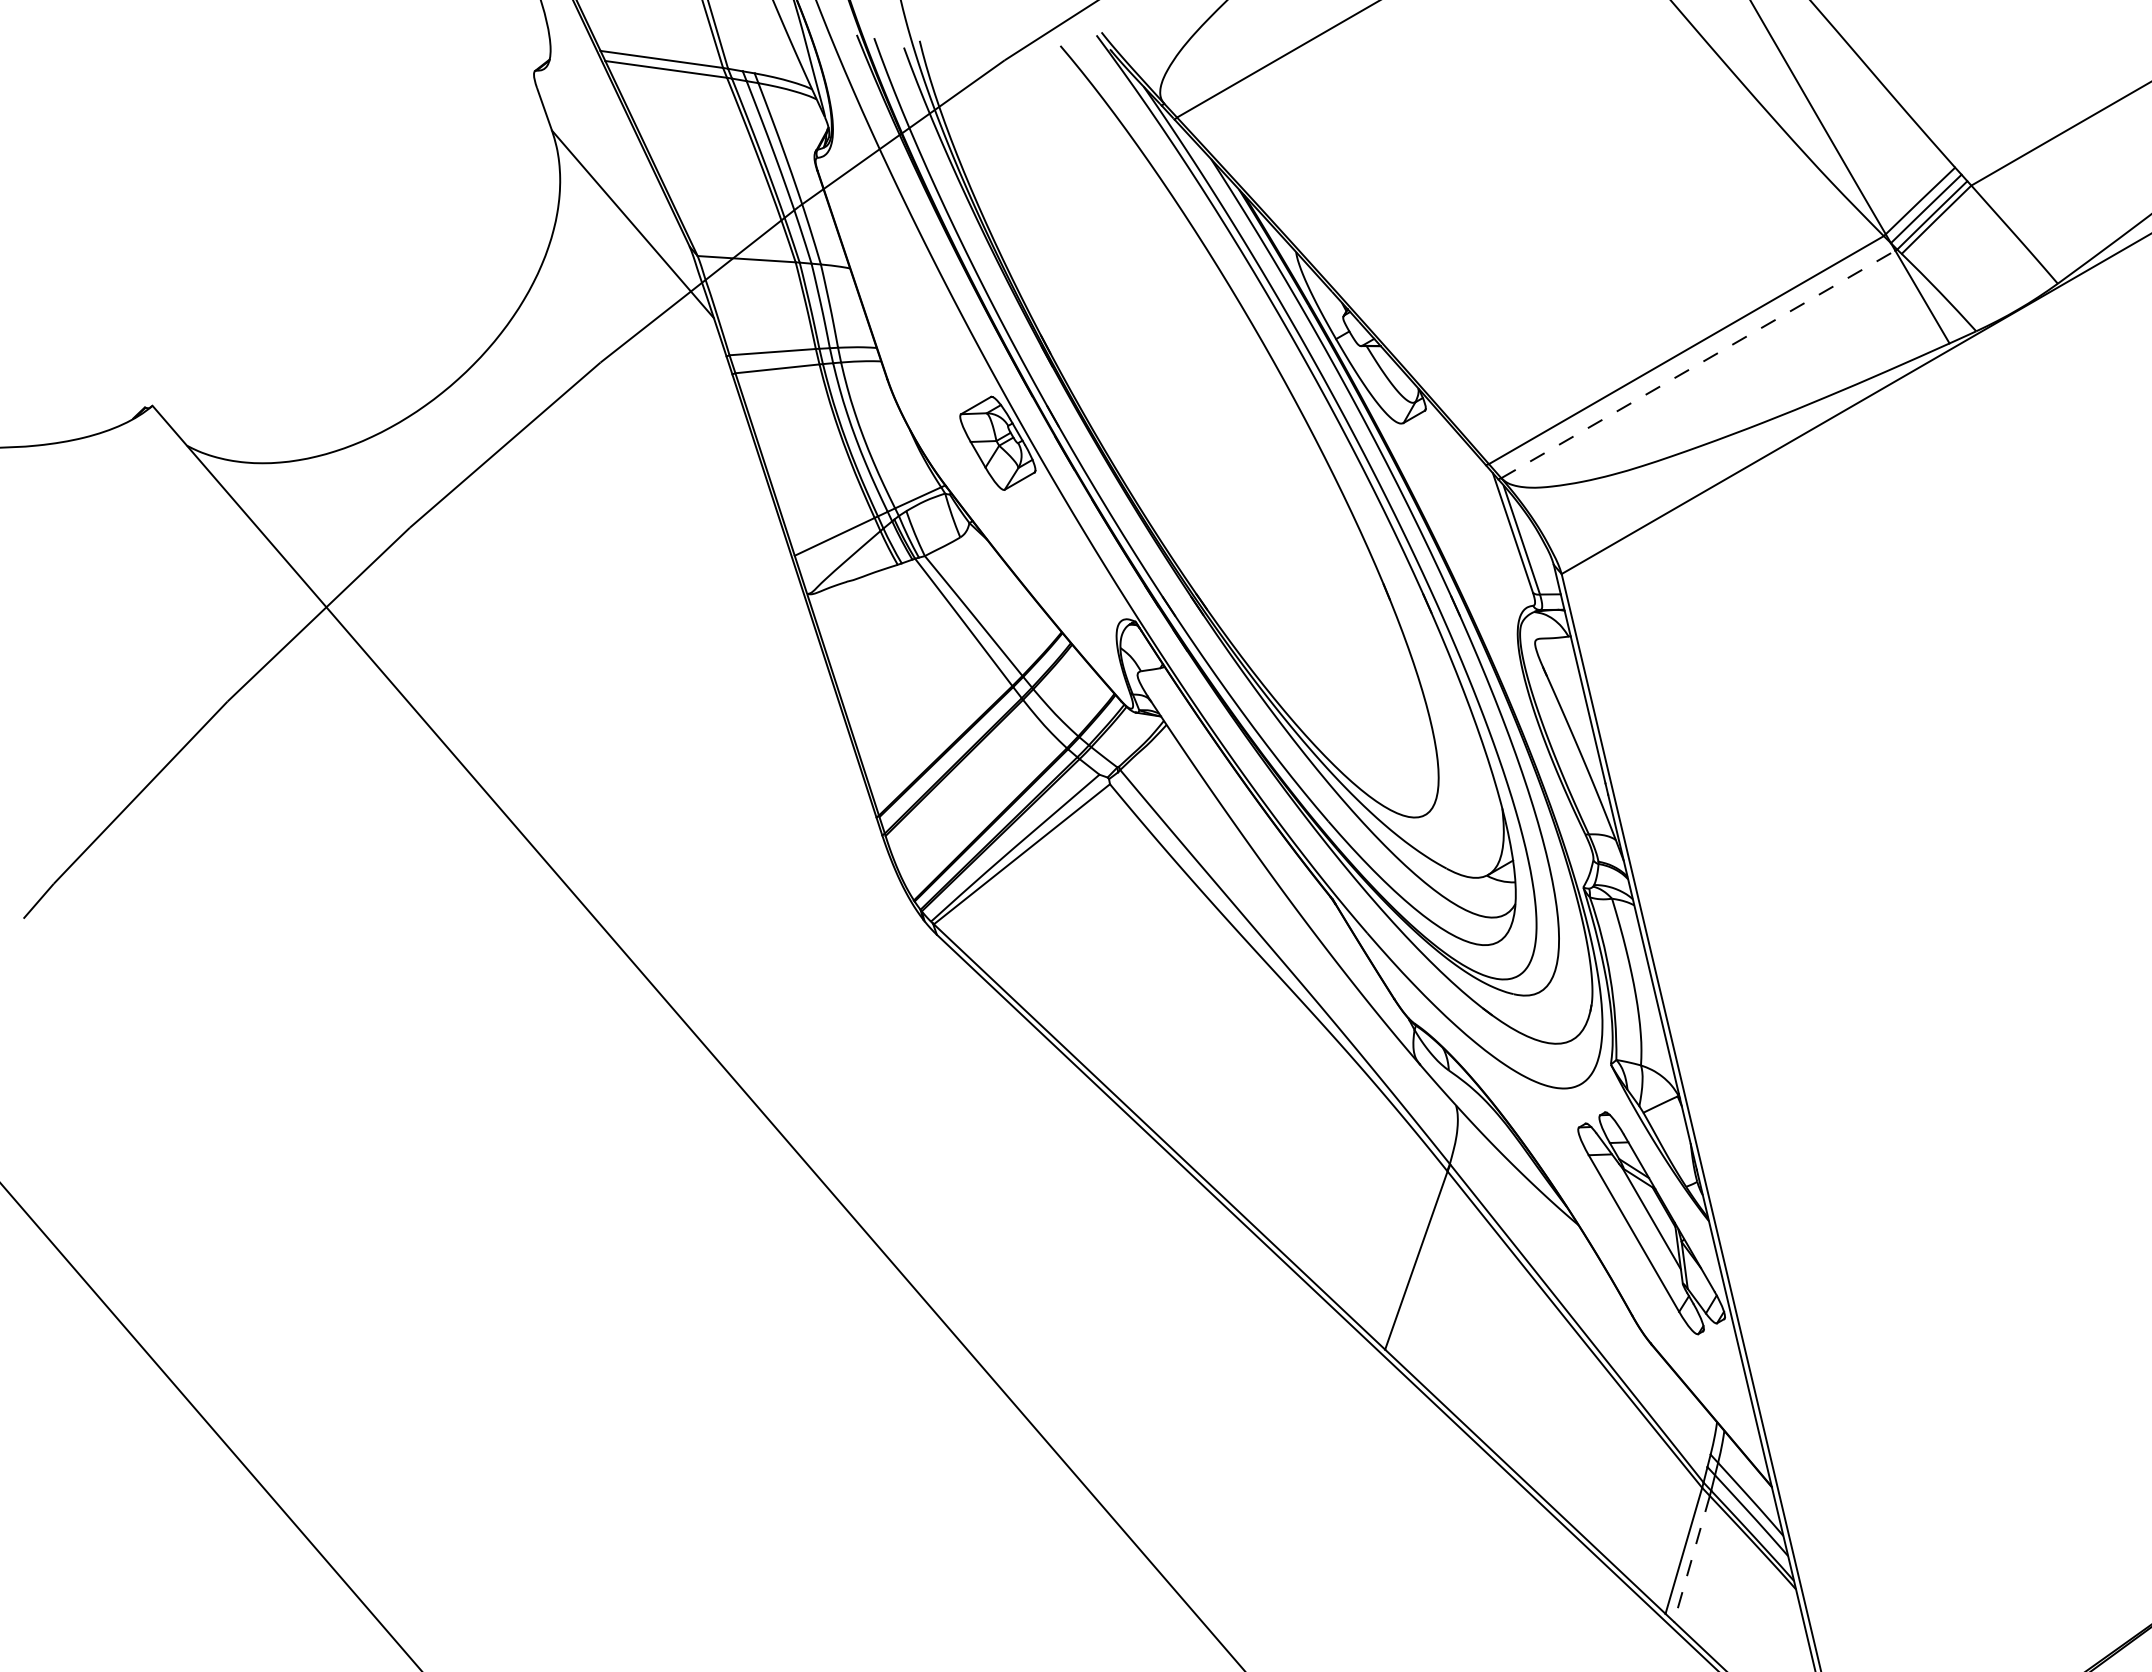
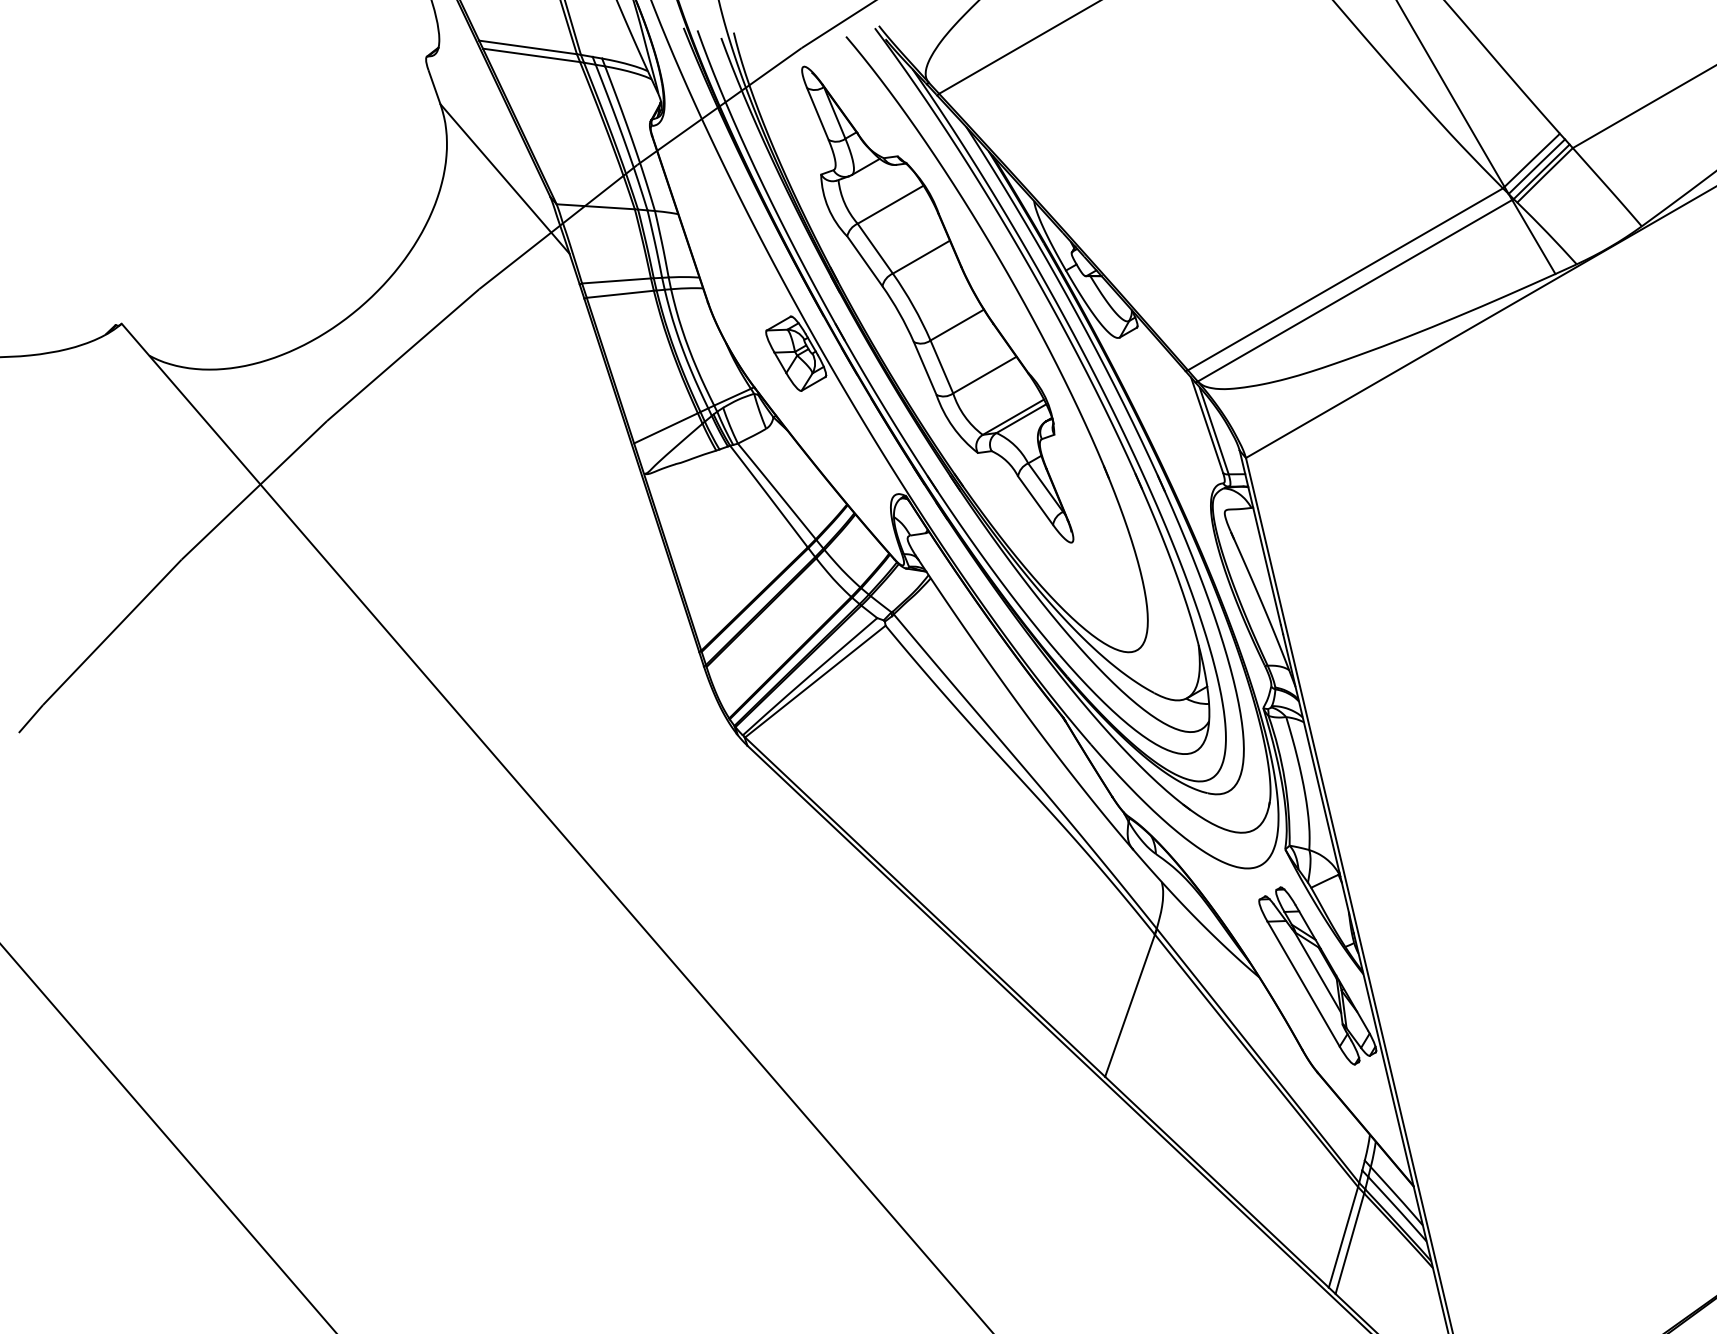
line: (1698, 364) -> (1355, 290), dashed -> solid
part: (1175, 381) -> (937, 304), added
line: (1691, 1559) -> (1349, 1244), dashed -> solid

